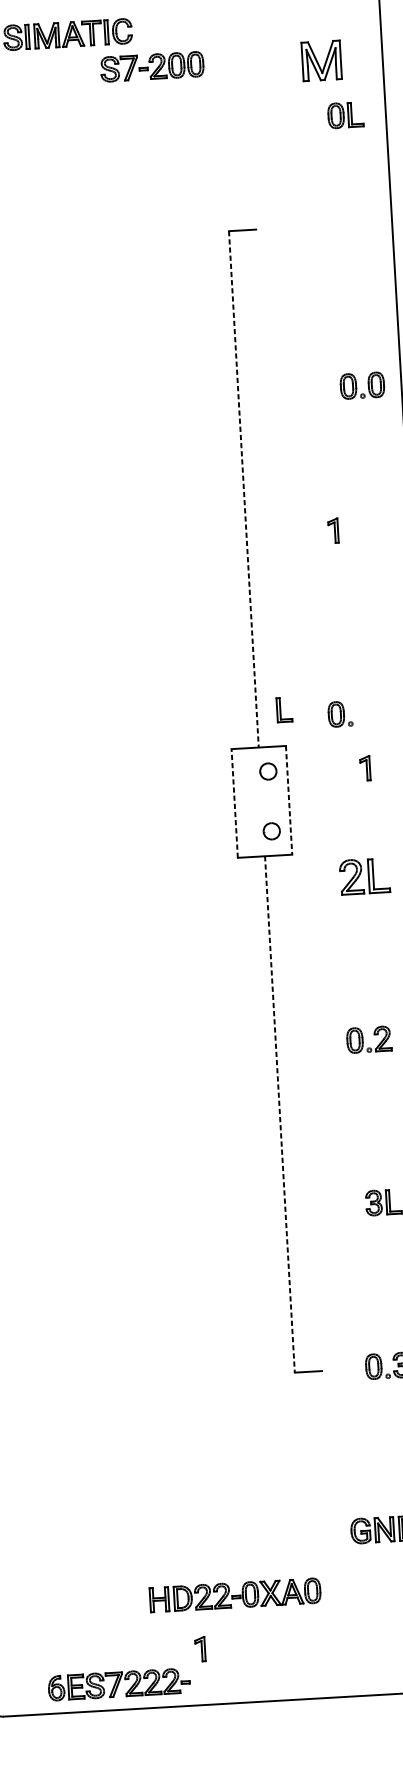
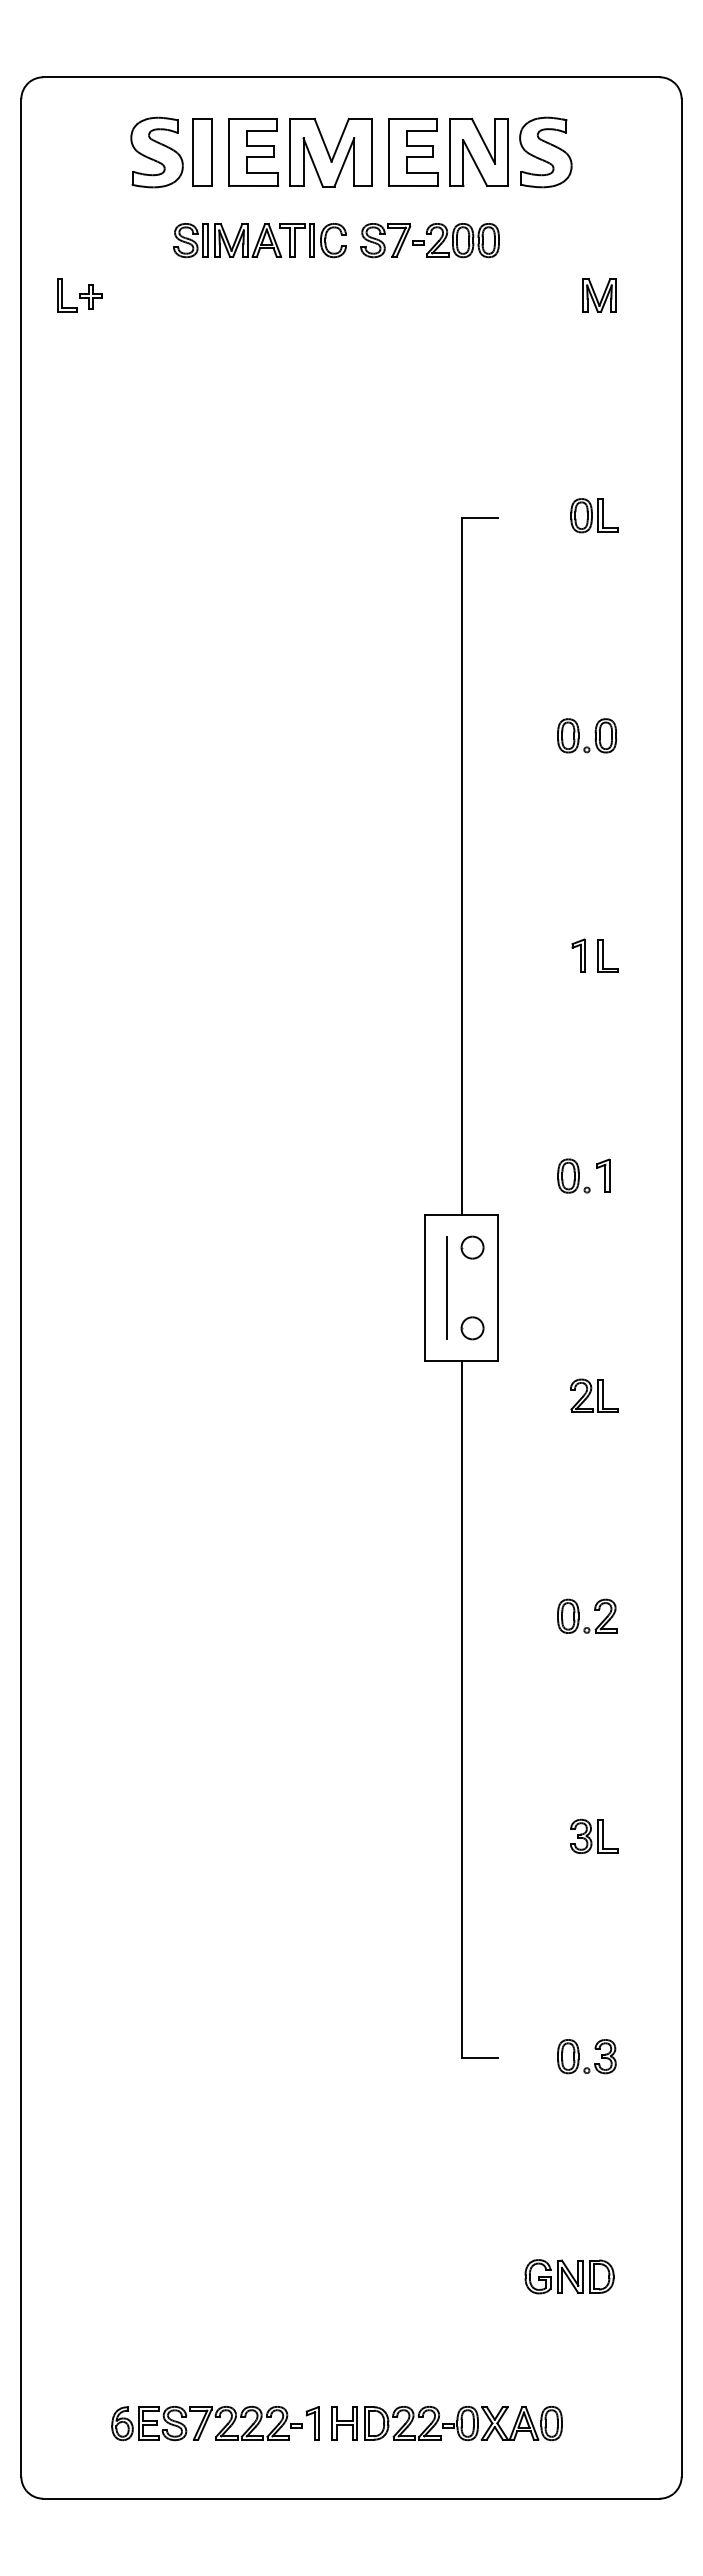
part: (321, 60) -> (599, 295), size x0.62
part: (151, 66) -> (429, 240), moved
part: (345, 115) -> (594, 515), moved
part: (367, 382) -> (594, 732), moved
line: (243, 489) -> (461, 866), dashed -> solid
part: (333, 530) -> (578, 955), moved
part: (284, 709) -> (607, 955), moved
part: (365, 768) -> (603, 1175), moved
line: (289, 800) -> (498, 1288), dashed -> solid
line: (250, 802) -> (446, 1287), added
line: (234, 803) -> (424, 1287), dashed -> solid
part: (364, 875) -> (594, 1395), size x0.71
line: (279, 1114) -> (461, 1709), dashed -> solid
part: (234, 1595) -> (446, 2423), moved
part: (118, 1684) -> (206, 2423), moved

